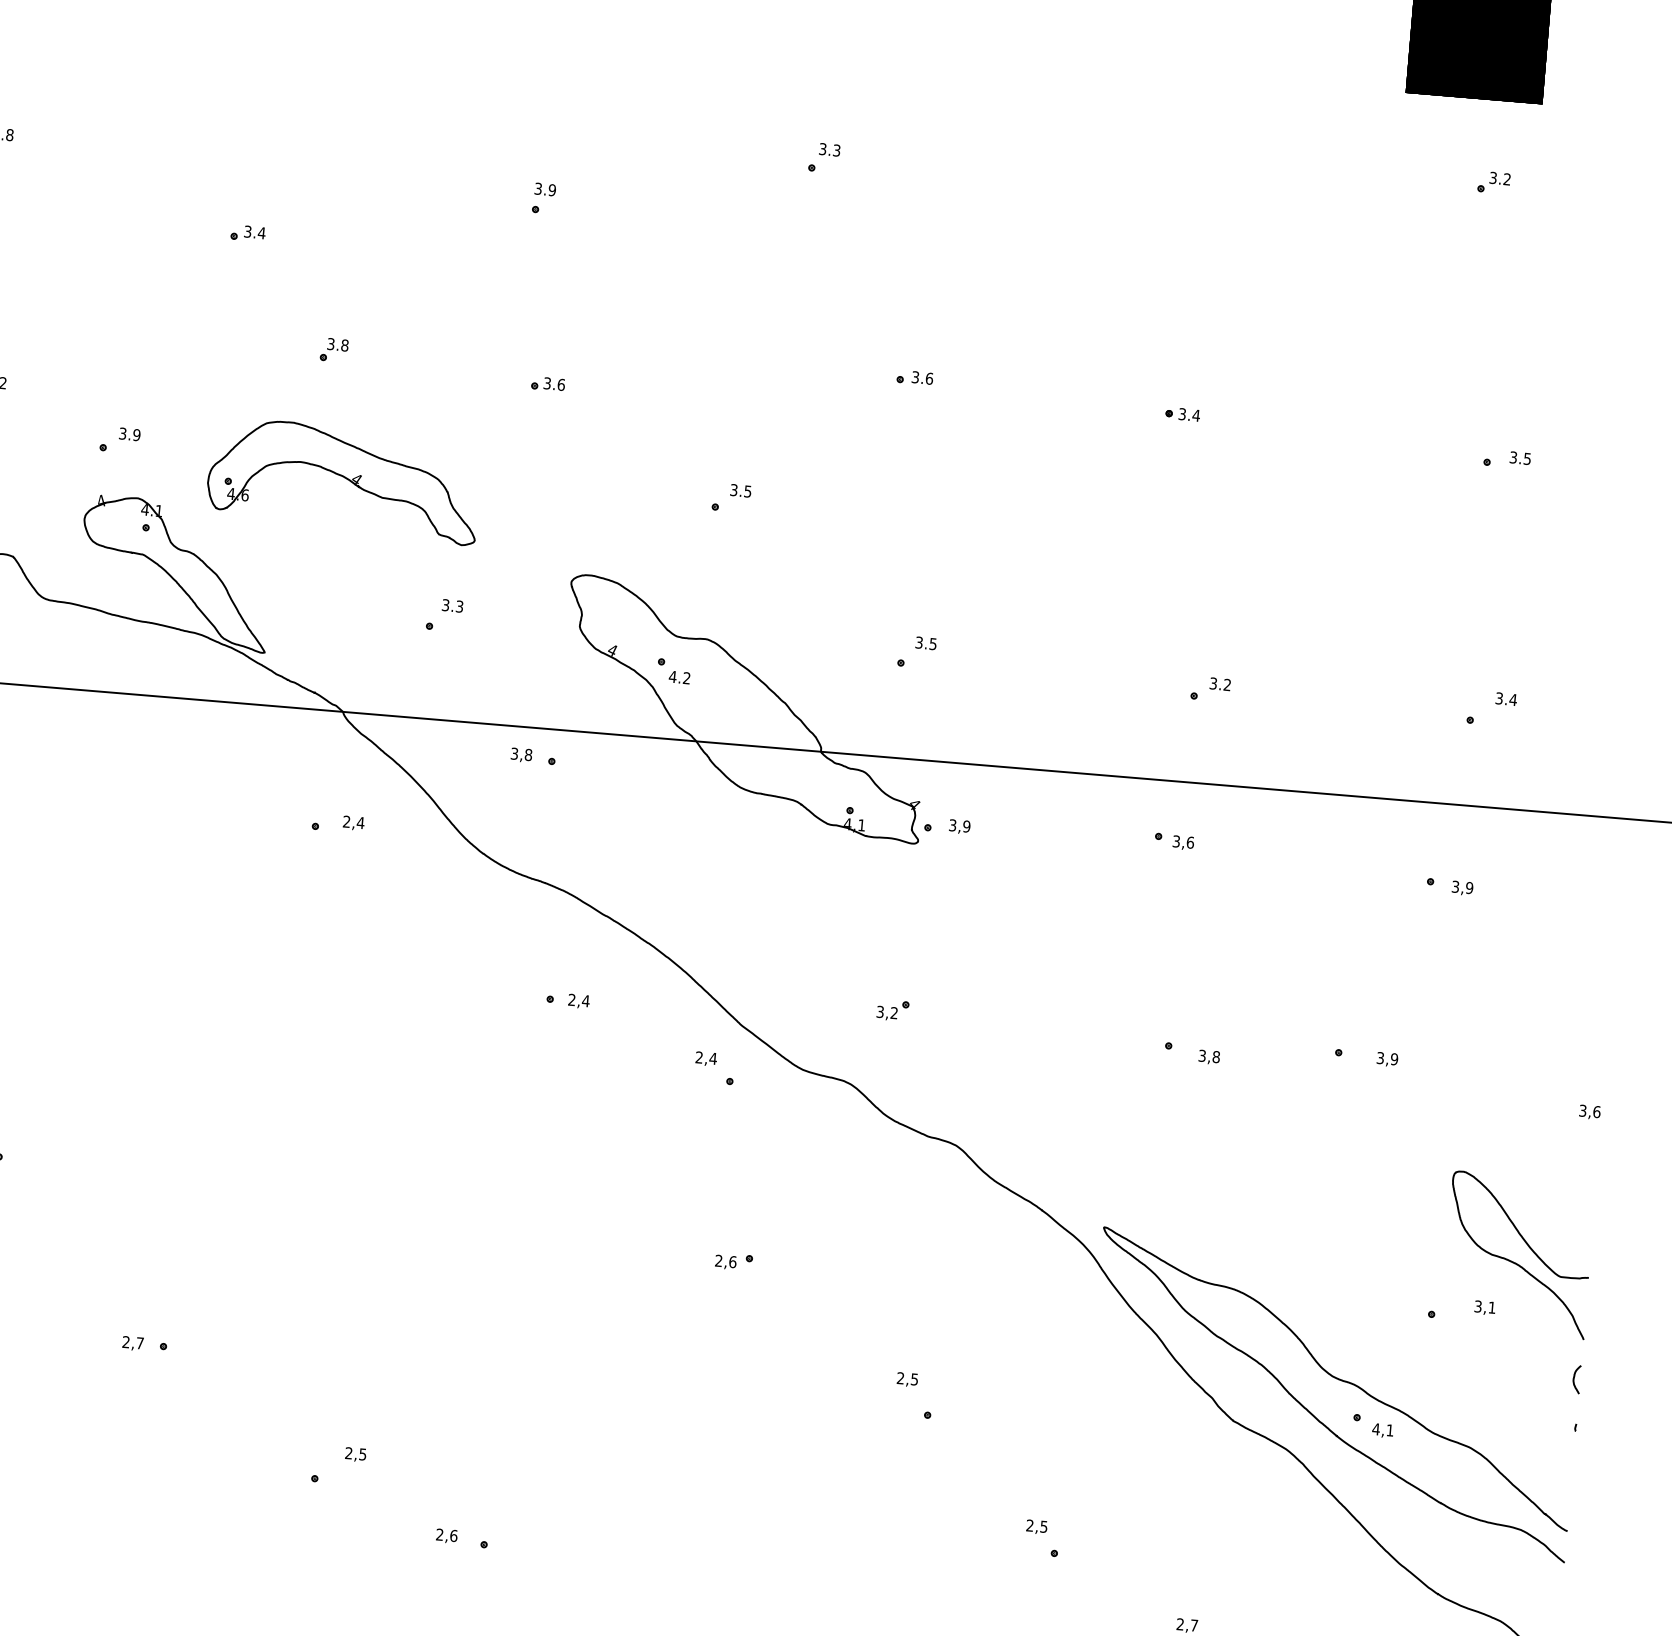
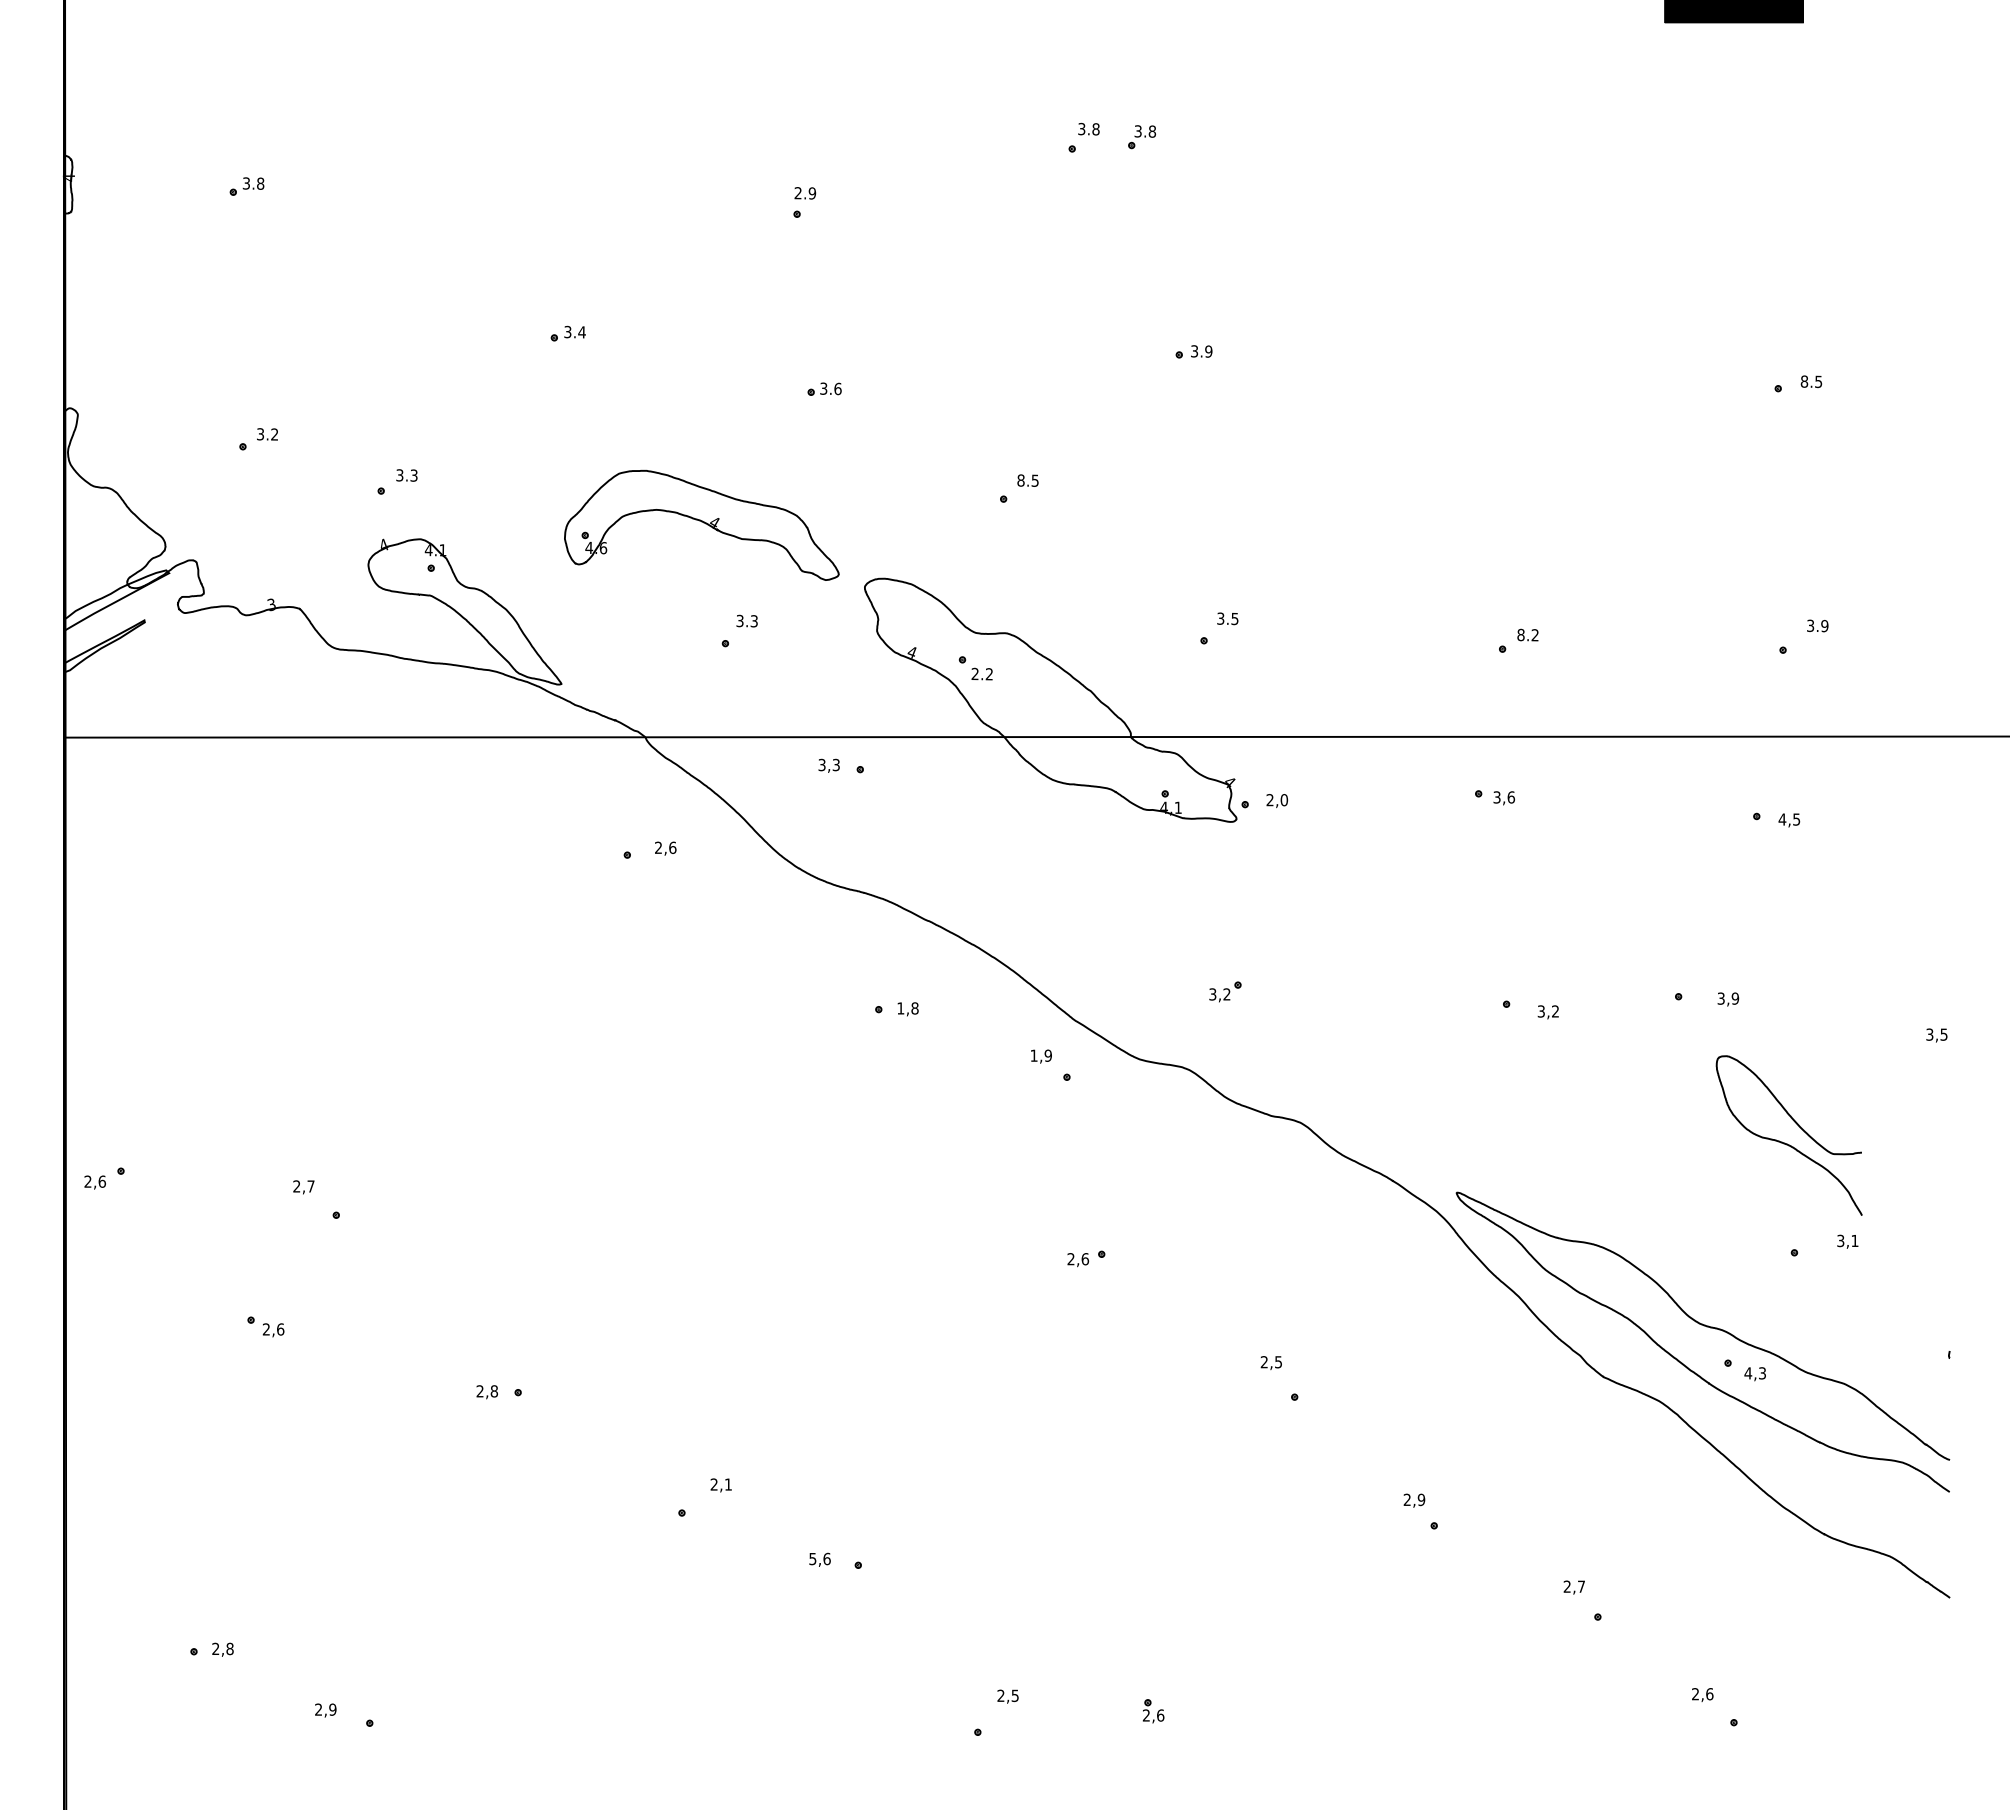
text: (836, 150) -> (1095, 129), 3.3 -> 3.8
part: (1494, 182) -> (1761, 105), removed
text: (537, 189) -> (797, 193), 3.9 -> 2.9
part: (247, 233) -> (567, 333), moved
part: (333, 350) -> (1141, 137), moved
text: (929, 378) -> (1208, 351), 3.6 -> 3.9
part: (1182, 413) -> (1466, 365), removed
text: (136, 434) -> (413, 475), 3.9 -> 3.3
text: (1513, 457) -> (1804, 381), 3.5 -> 8.5
part: (343, 481) -> (701, 525), moved
text: (733, 490) -> (1020, 480), 3.5 -> 8.5
text: (673, 676) -> (975, 673), 4.2 -> 2.2
text: (1213, 683) -> (1520, 634), 3.2 -> 8.2
text: (1513, 699) -> (1824, 625), 3.4 -> 3.9
text: (527, 755) -> (835, 765), 3,8 -> 3,3
text: (360, 822) -> (672, 847), 2,4 -> 2,6
text: (959, 826) -> (1276, 800), 3,9 -> 2,0
text: (1462, 887) -> (1789, 819), 3,9 -> 4,5
text: (578, 1000) -> (907, 1008), 2,4 -> 1,8
text: (706, 1057) -> (1041, 1055), 2,4 -> 1,9
text: (1216, 1057) -> (1555, 1011), 3,8 -> 3,2
text: (1596, 1111) -> (1943, 1034), 3,6 -> 3,5
curve: (1513, 1261) -> (1784, 1142), moved
text: (139, 1343) -> (493, 1391), 2,7 -> 2,8
curve: (1574, 1378) -> (1944, 1305), removed
text: (1390, 1430) -> (1762, 1373), 4,1 -> 4,3
text: (362, 1454) -> (728, 1484), 2,5 -> 2,1
text: (1044, 1526) -> (1421, 1499), 2,5 -> 2,9
text: (439, 1534) -> (812, 1558), 2,6 -> 5,6

